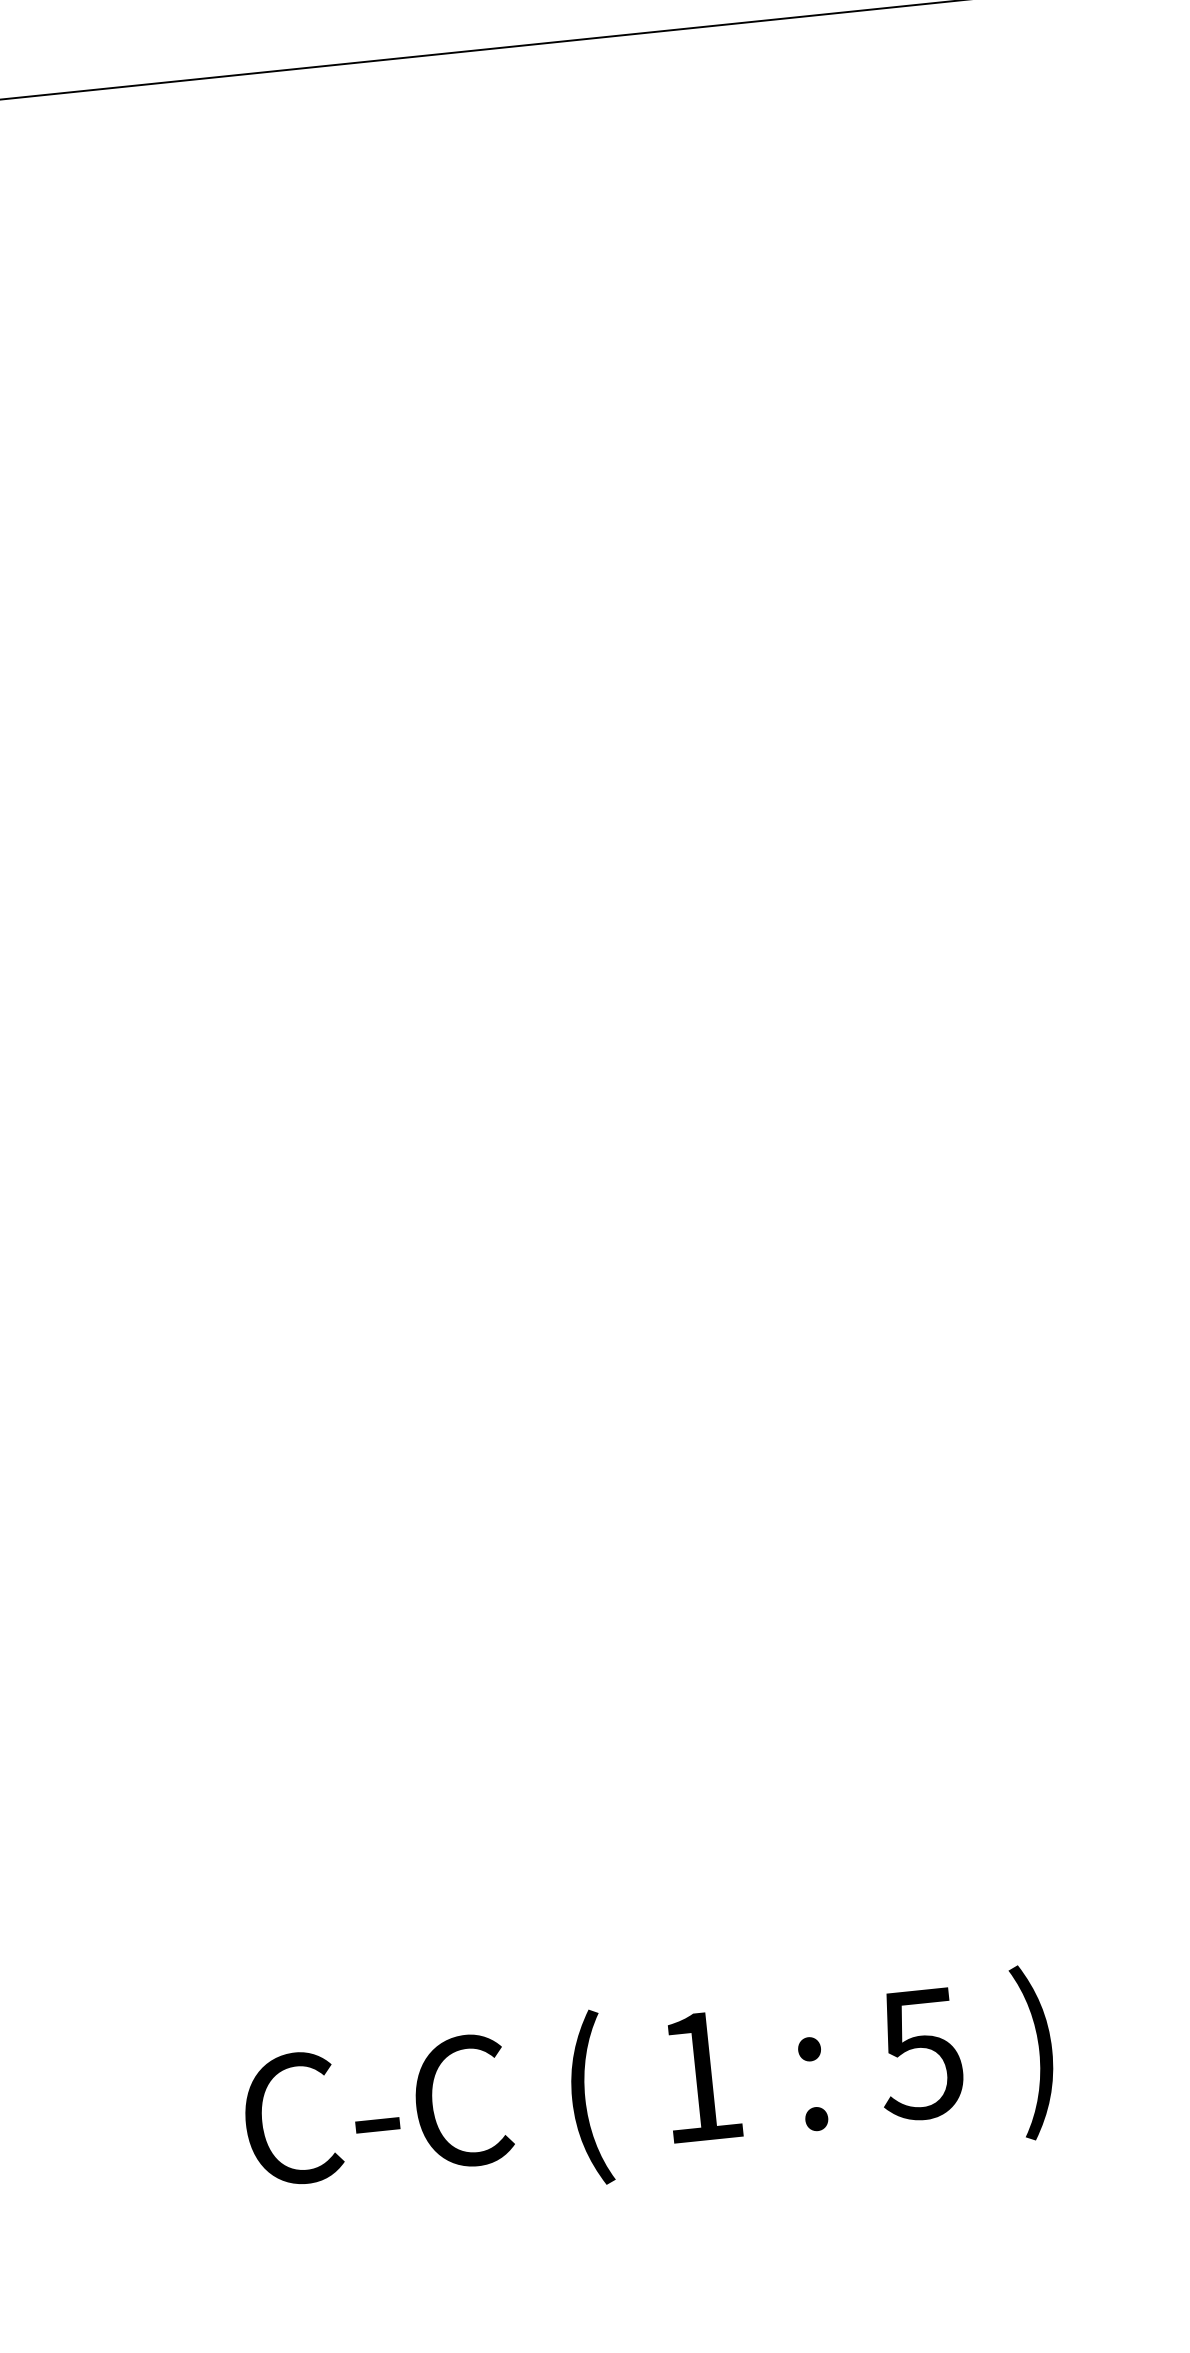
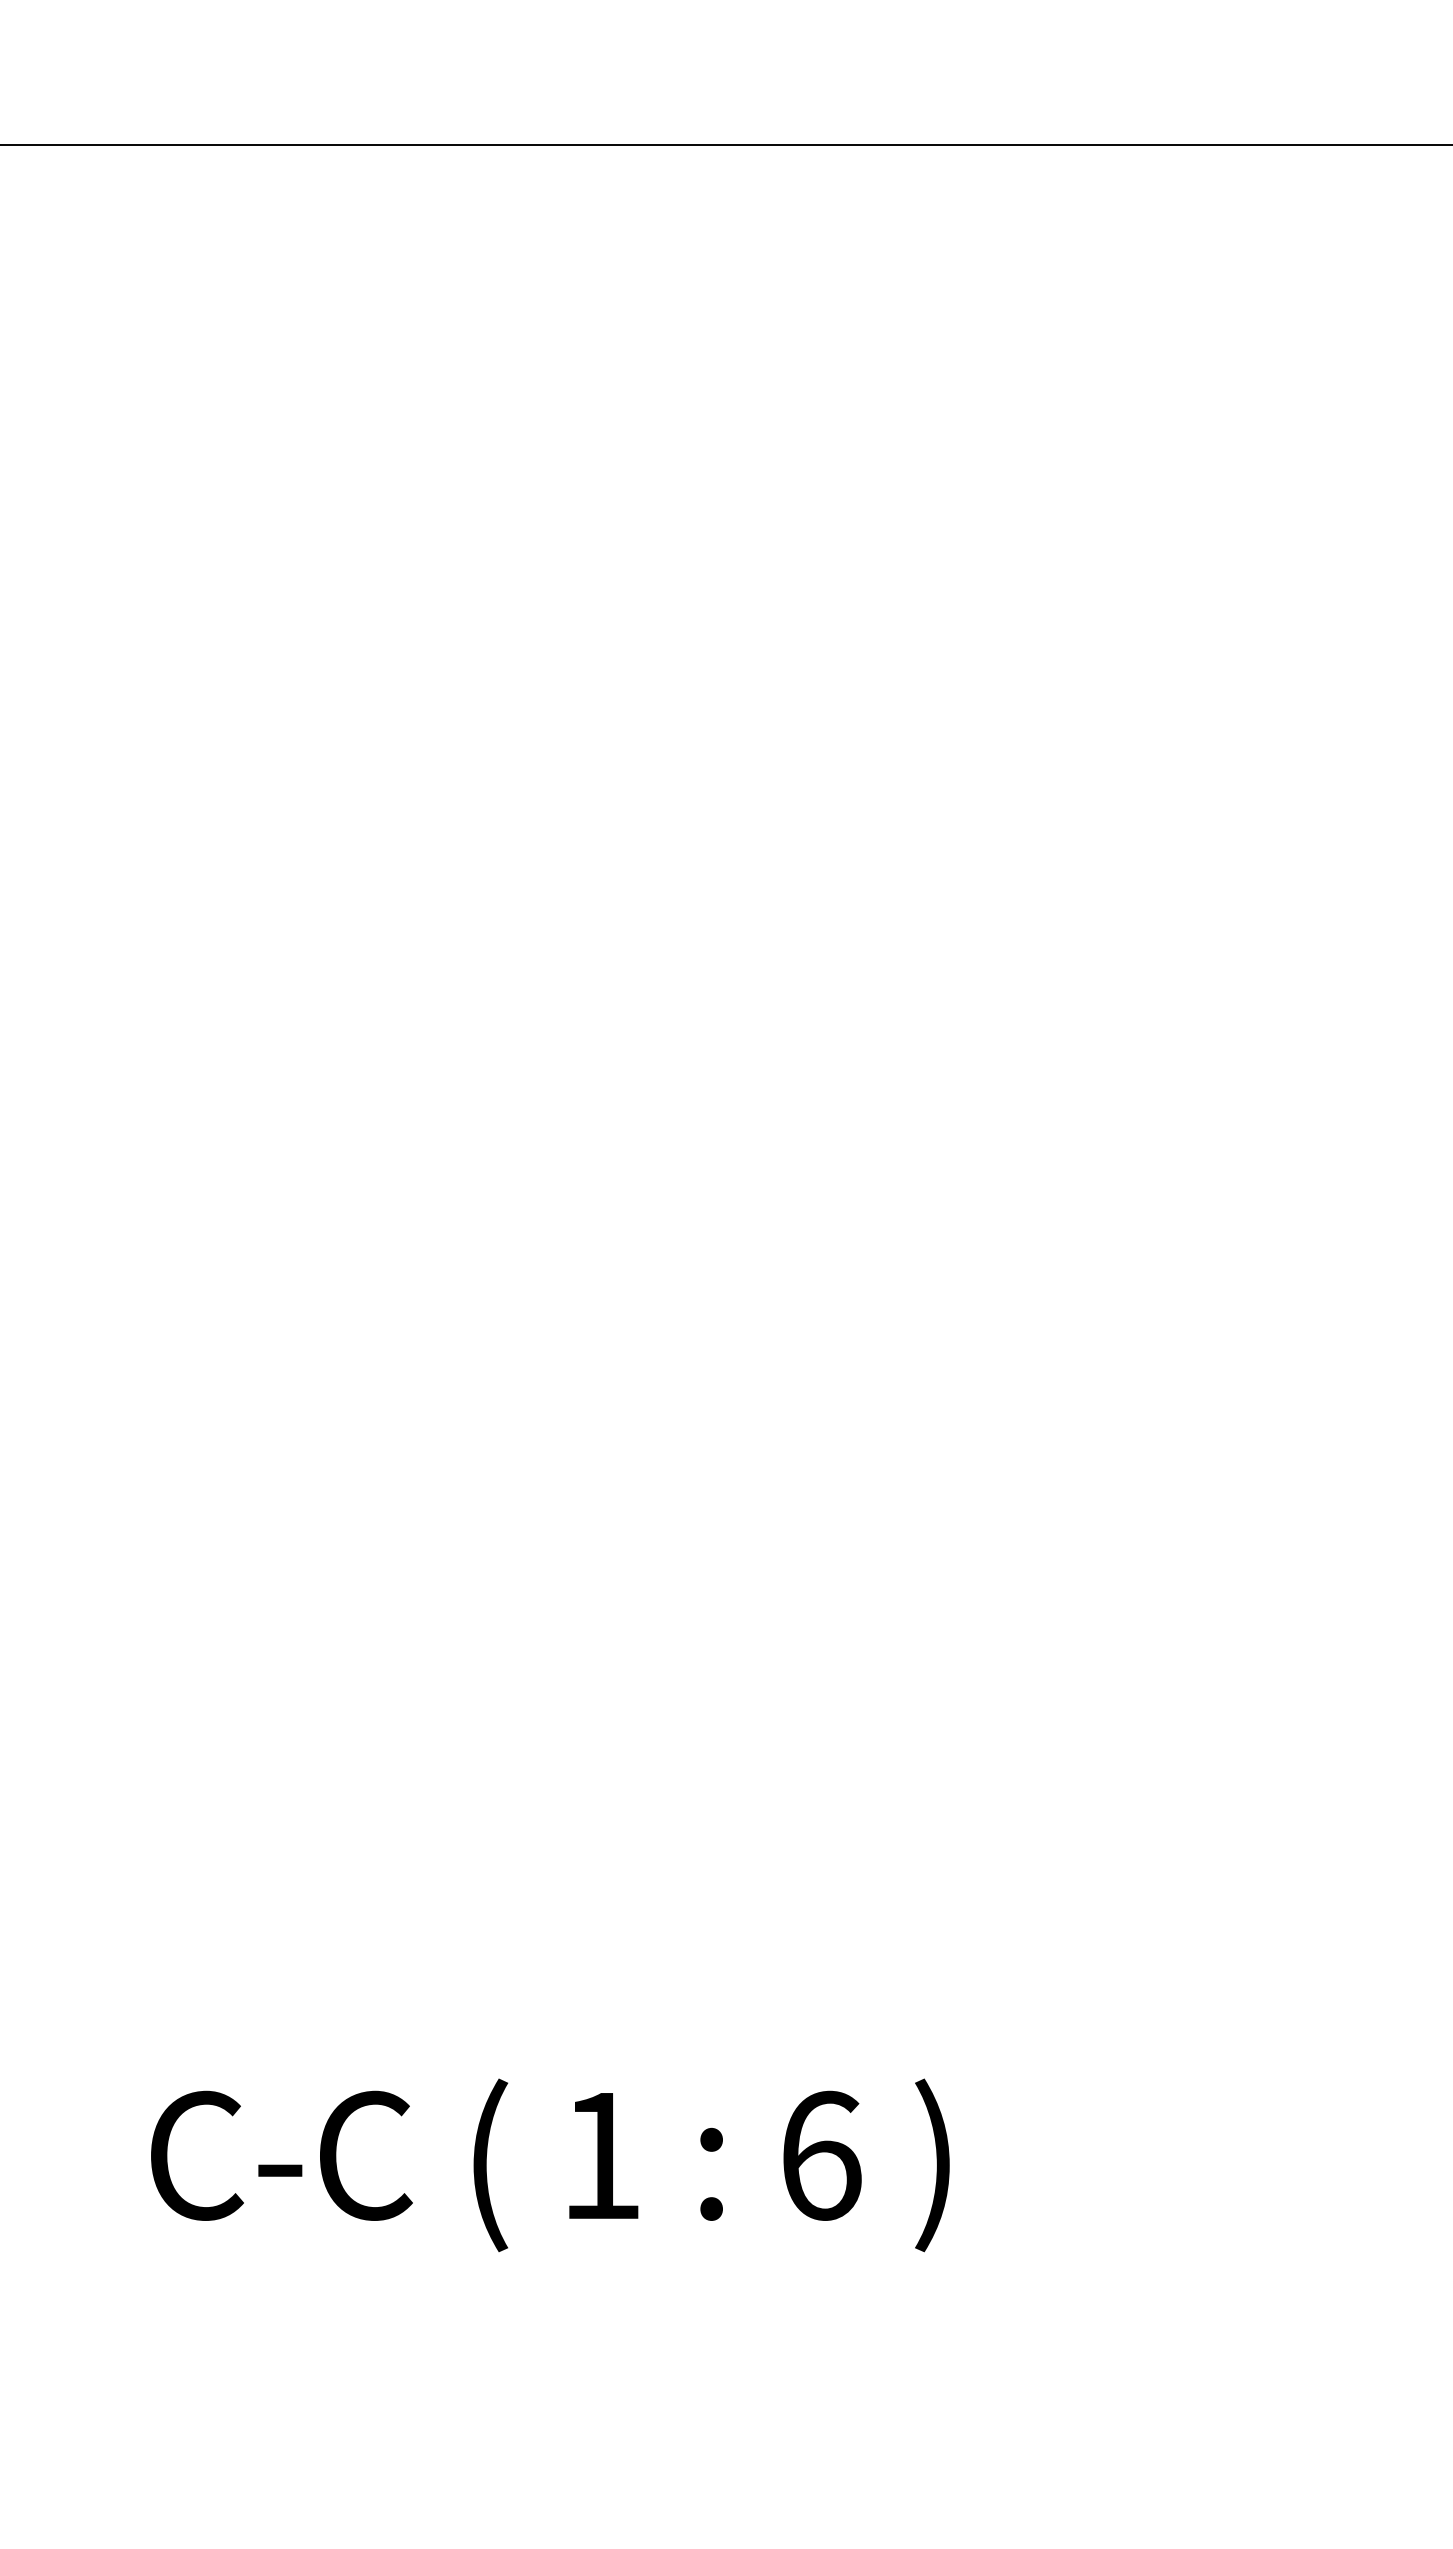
text: (919, 2053) -> (819, 2155), 5 -> 6

